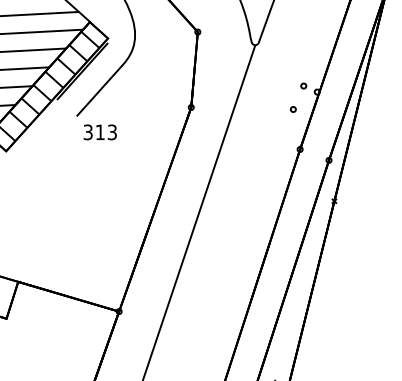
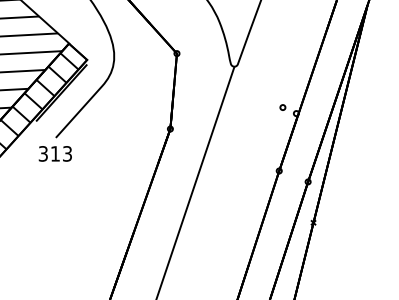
part: (292, 109) -> (271, 131), removed
text: (99, 132) -> (54, 154), moved

